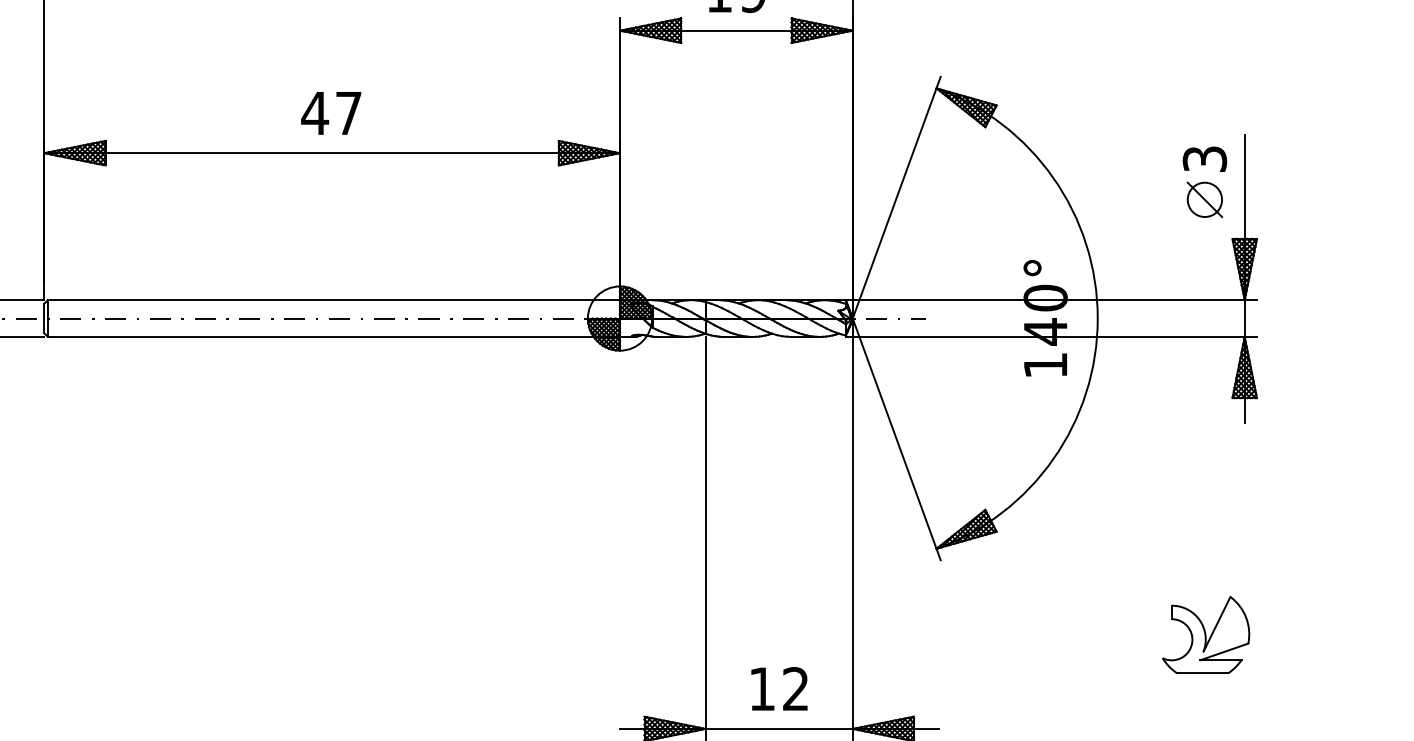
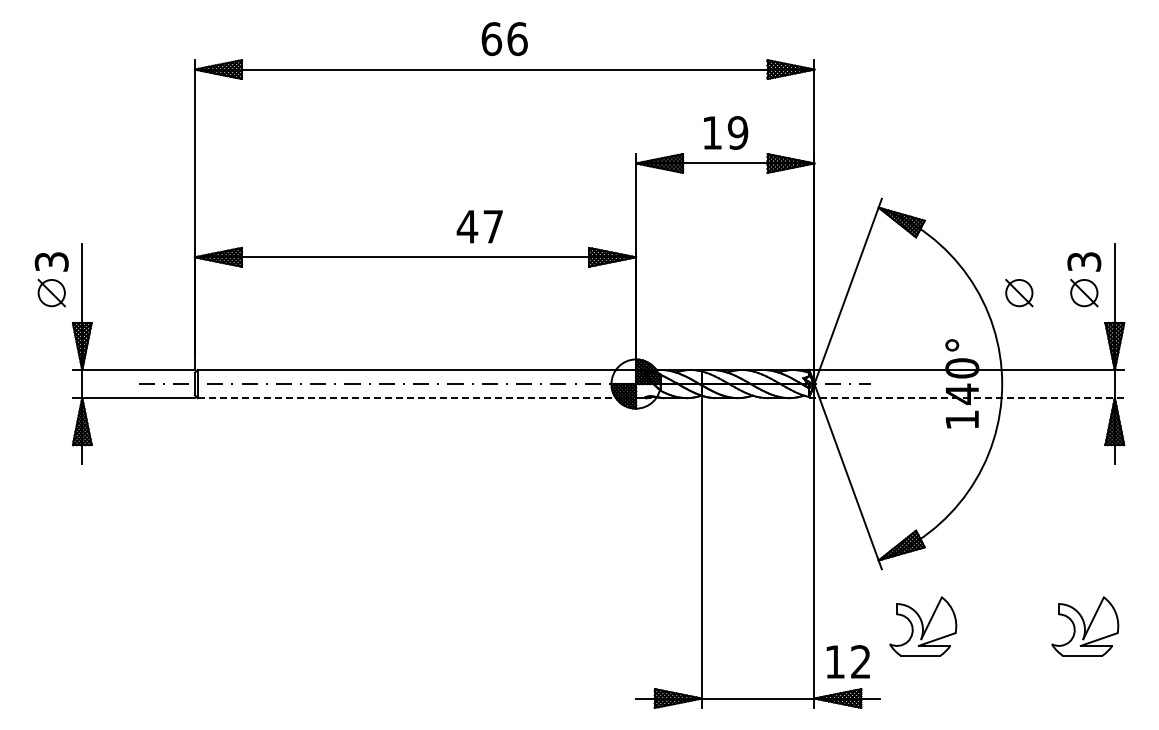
text: (330, 112) -> (479, 226), moved
part: (1120, 199) -> (1019, 292), added
line: (334, 337) -> (417, 398), solid -> dashed
line: (1052, 337) -> (967, 398), solid -> dashed
part: (995, 634) -> (923, 626), added
text: (778, 688) -> (847, 661), moved

